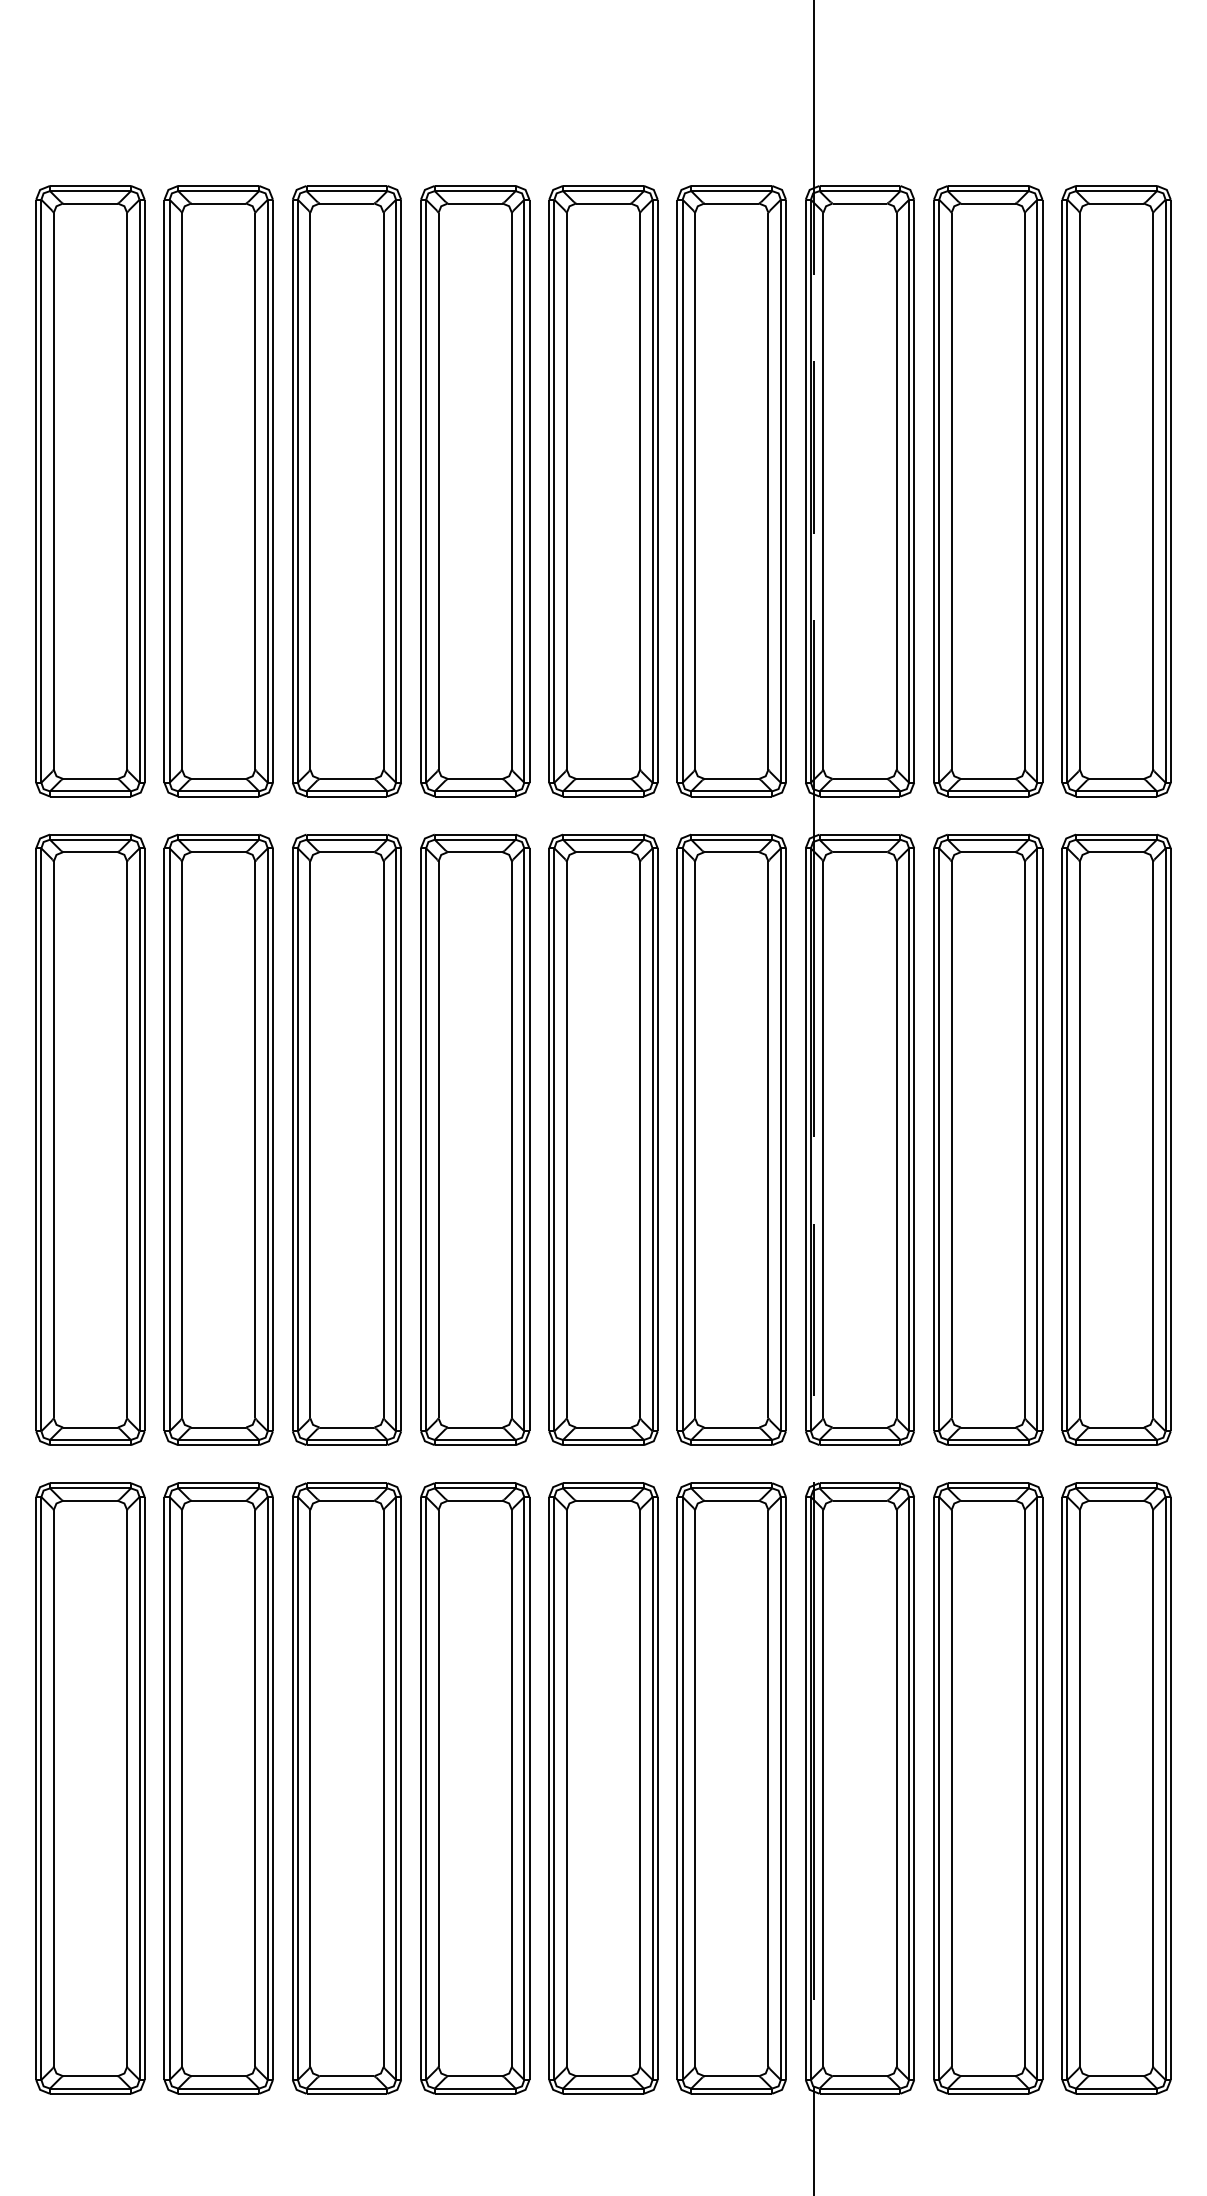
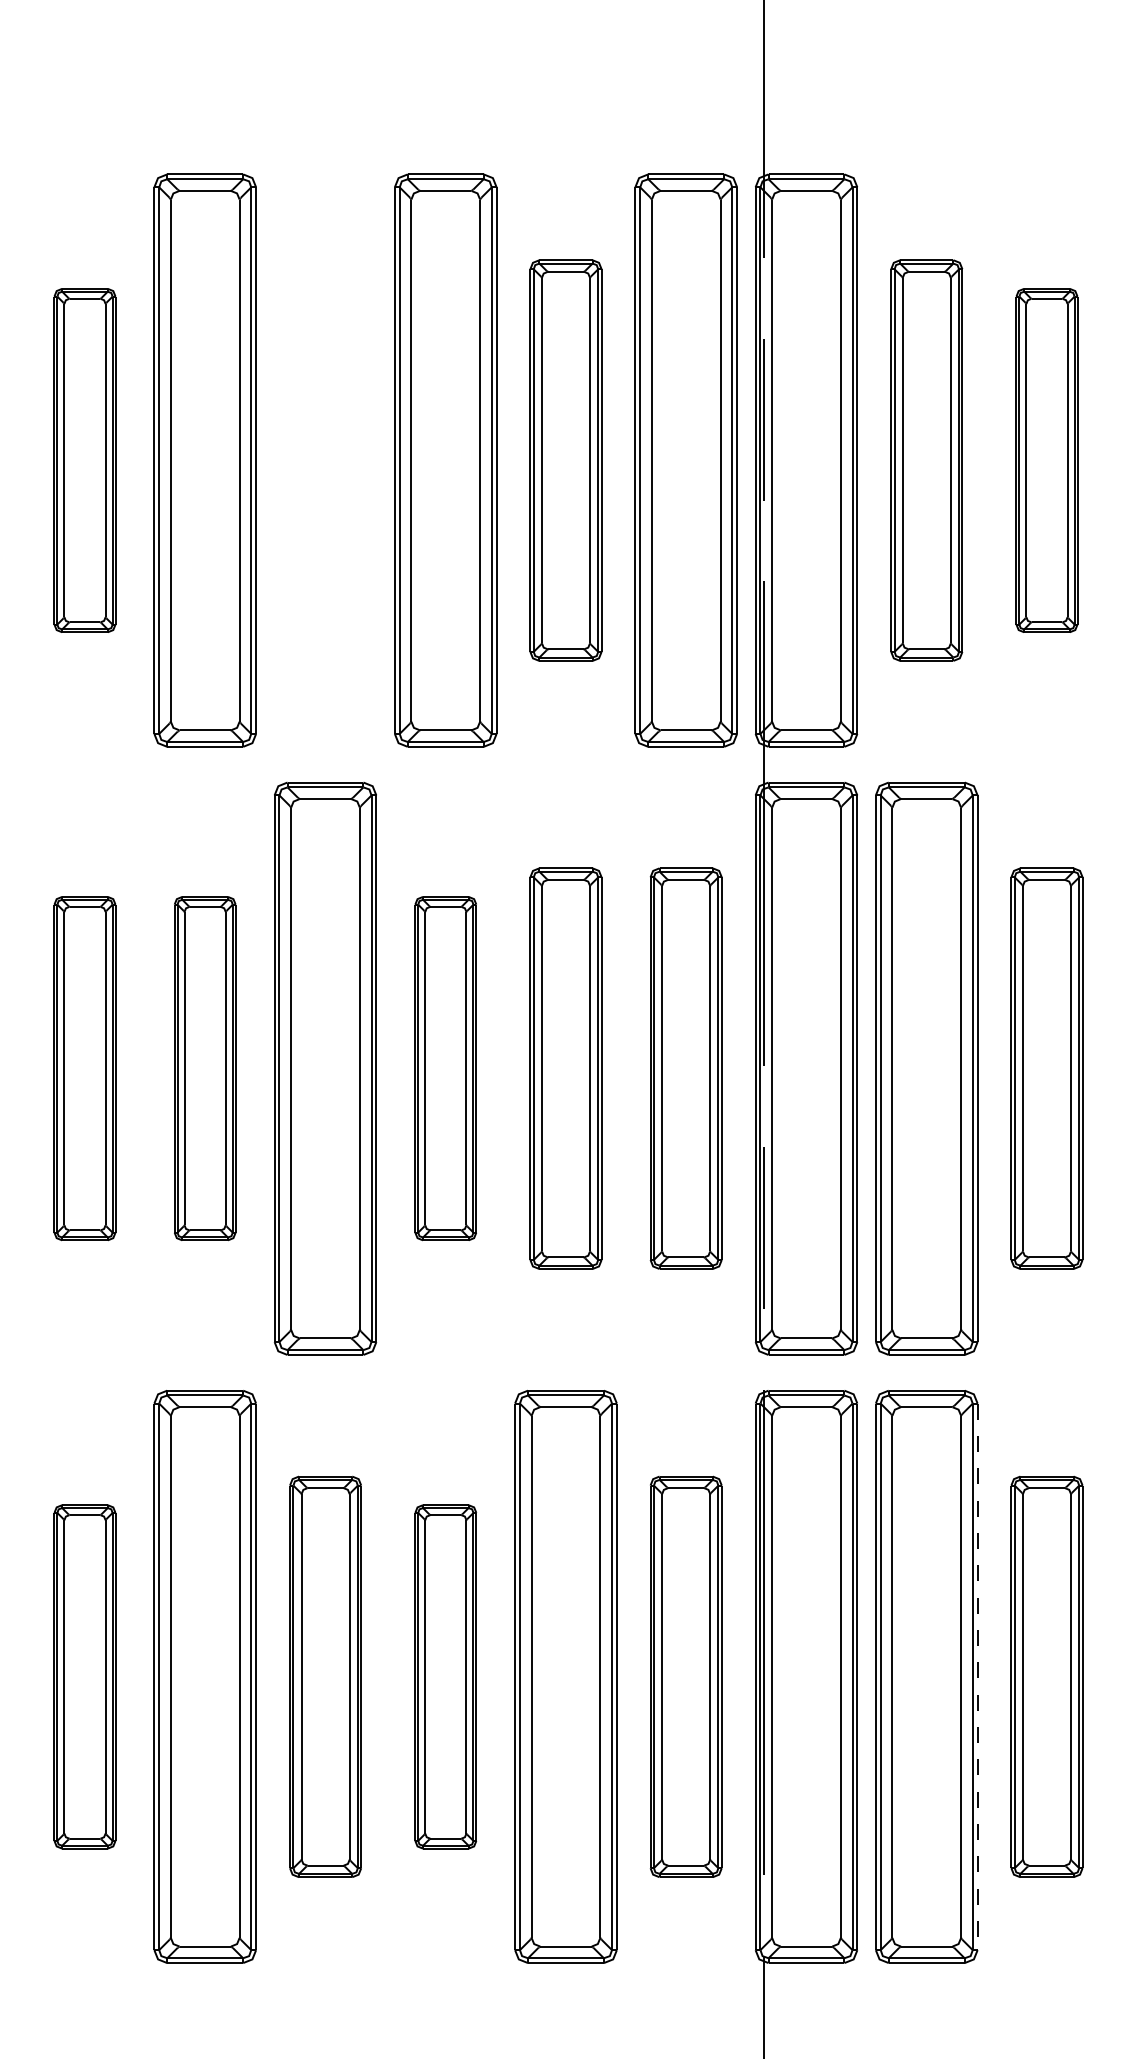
part: (89, 491) -> (84, 460), size x0.6
part: (346, 491) -> (325, 460), removed
part: (602, 491) -> (565, 460), size x0.7
part: (988, 491) -> (926, 460), size x0.7
part: (1116, 491) -> (1046, 460), size x0.6
part: (89, 1139) -> (84, 1068), size x0.6
part: (217, 1139) -> (204, 1068), size x0.6
part: (474, 1139) -> (445, 1068), size x0.6
part: (602, 1139) -> (565, 1068), size x0.7
part: (730, 1139) -> (685, 1068), size x0.7
part: (1116, 1139) -> (1046, 1068), size x0.7
part: (89, 1788) -> (84, 1676), size x0.6
part: (346, 1788) -> (325, 1676), size x0.7
part: (474, 1788) -> (445, 1676), size x0.6
part: (730, 1788) -> (685, 1676), size x0.7
part: (1116, 1788) -> (1046, 1676), size x0.7
line: (1042, 1789) -> (977, 1677), solid -> dashed

